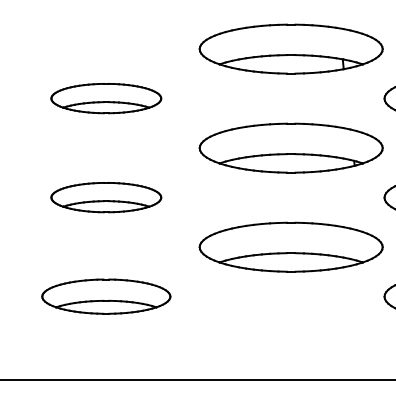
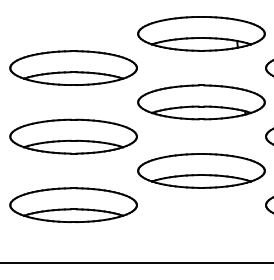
part: (106, 97) -> (73, 67), size x1.67
part: (106, 197) -> (73, 136), size x1.67
part: (106, 295) -> (73, 204), size x1.43

